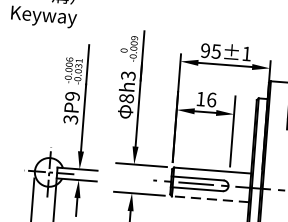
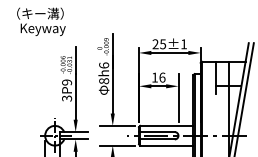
text: (205, 51) -> (155, 44), 95±1 -> 25±1
text: (128, 75) -> (104, 65), 8h3 -> 8h6
line: (210, 199) -> (166, 145), dashed -> solid

